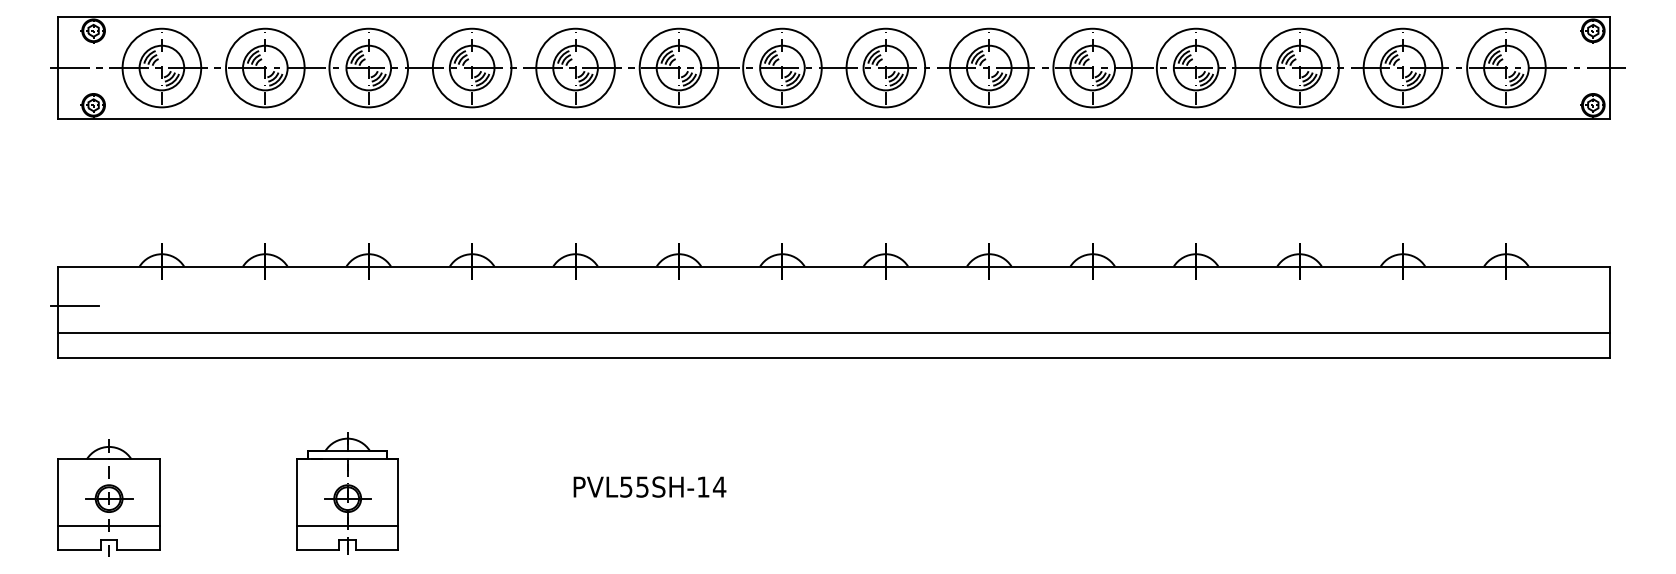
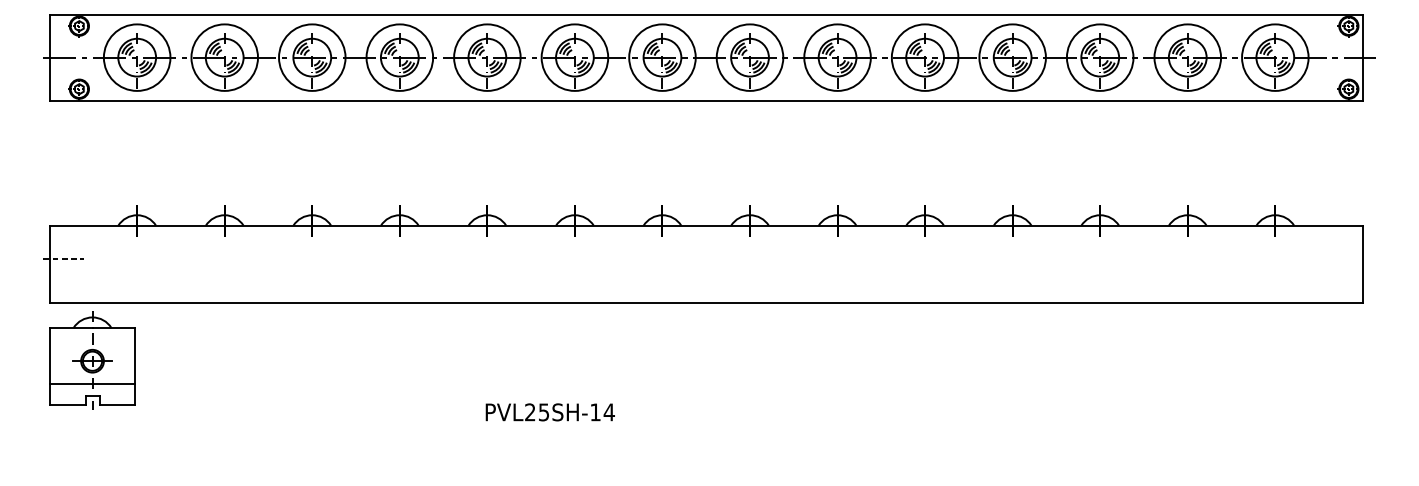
line: (74, 305) -> (63, 258), solid -> dashed
line: (833, 332) -> (705, 281), removed
text: (626, 486) -> (530, 411), PVL55SH-14 -> PVL25SH-14
part: (347, 493) -> (294, 417), removed
part: (108, 497) -> (91, 360), moved

